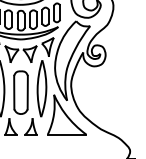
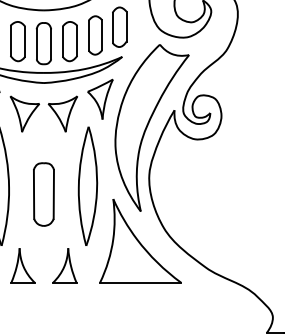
part: (20, 92) -> (42, 194), size x0.7

